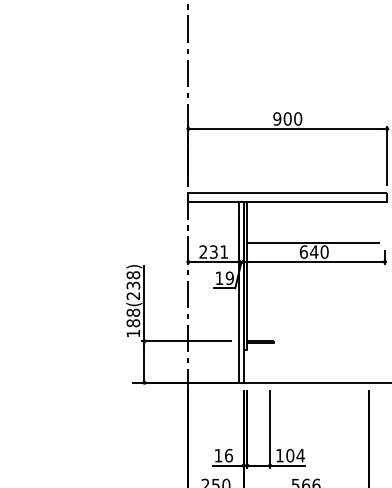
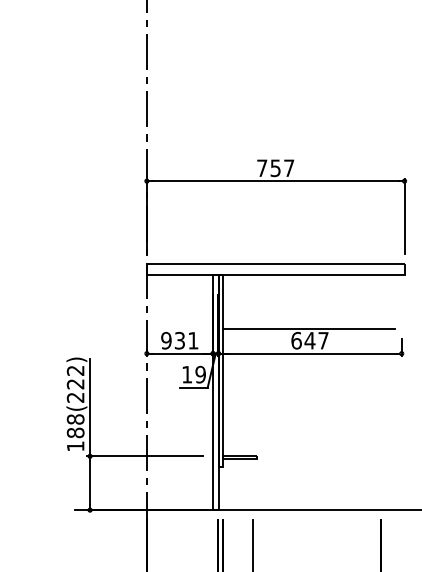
text: (287, 118) -> (275, 167), 900 -> 757
text: (203, 251) -> (166, 339), 231 -> 931
text: (324, 251) -> (323, 339), 640 -> 647
text: (133, 280) -> (75, 377), 188(238) -> 188(222)

